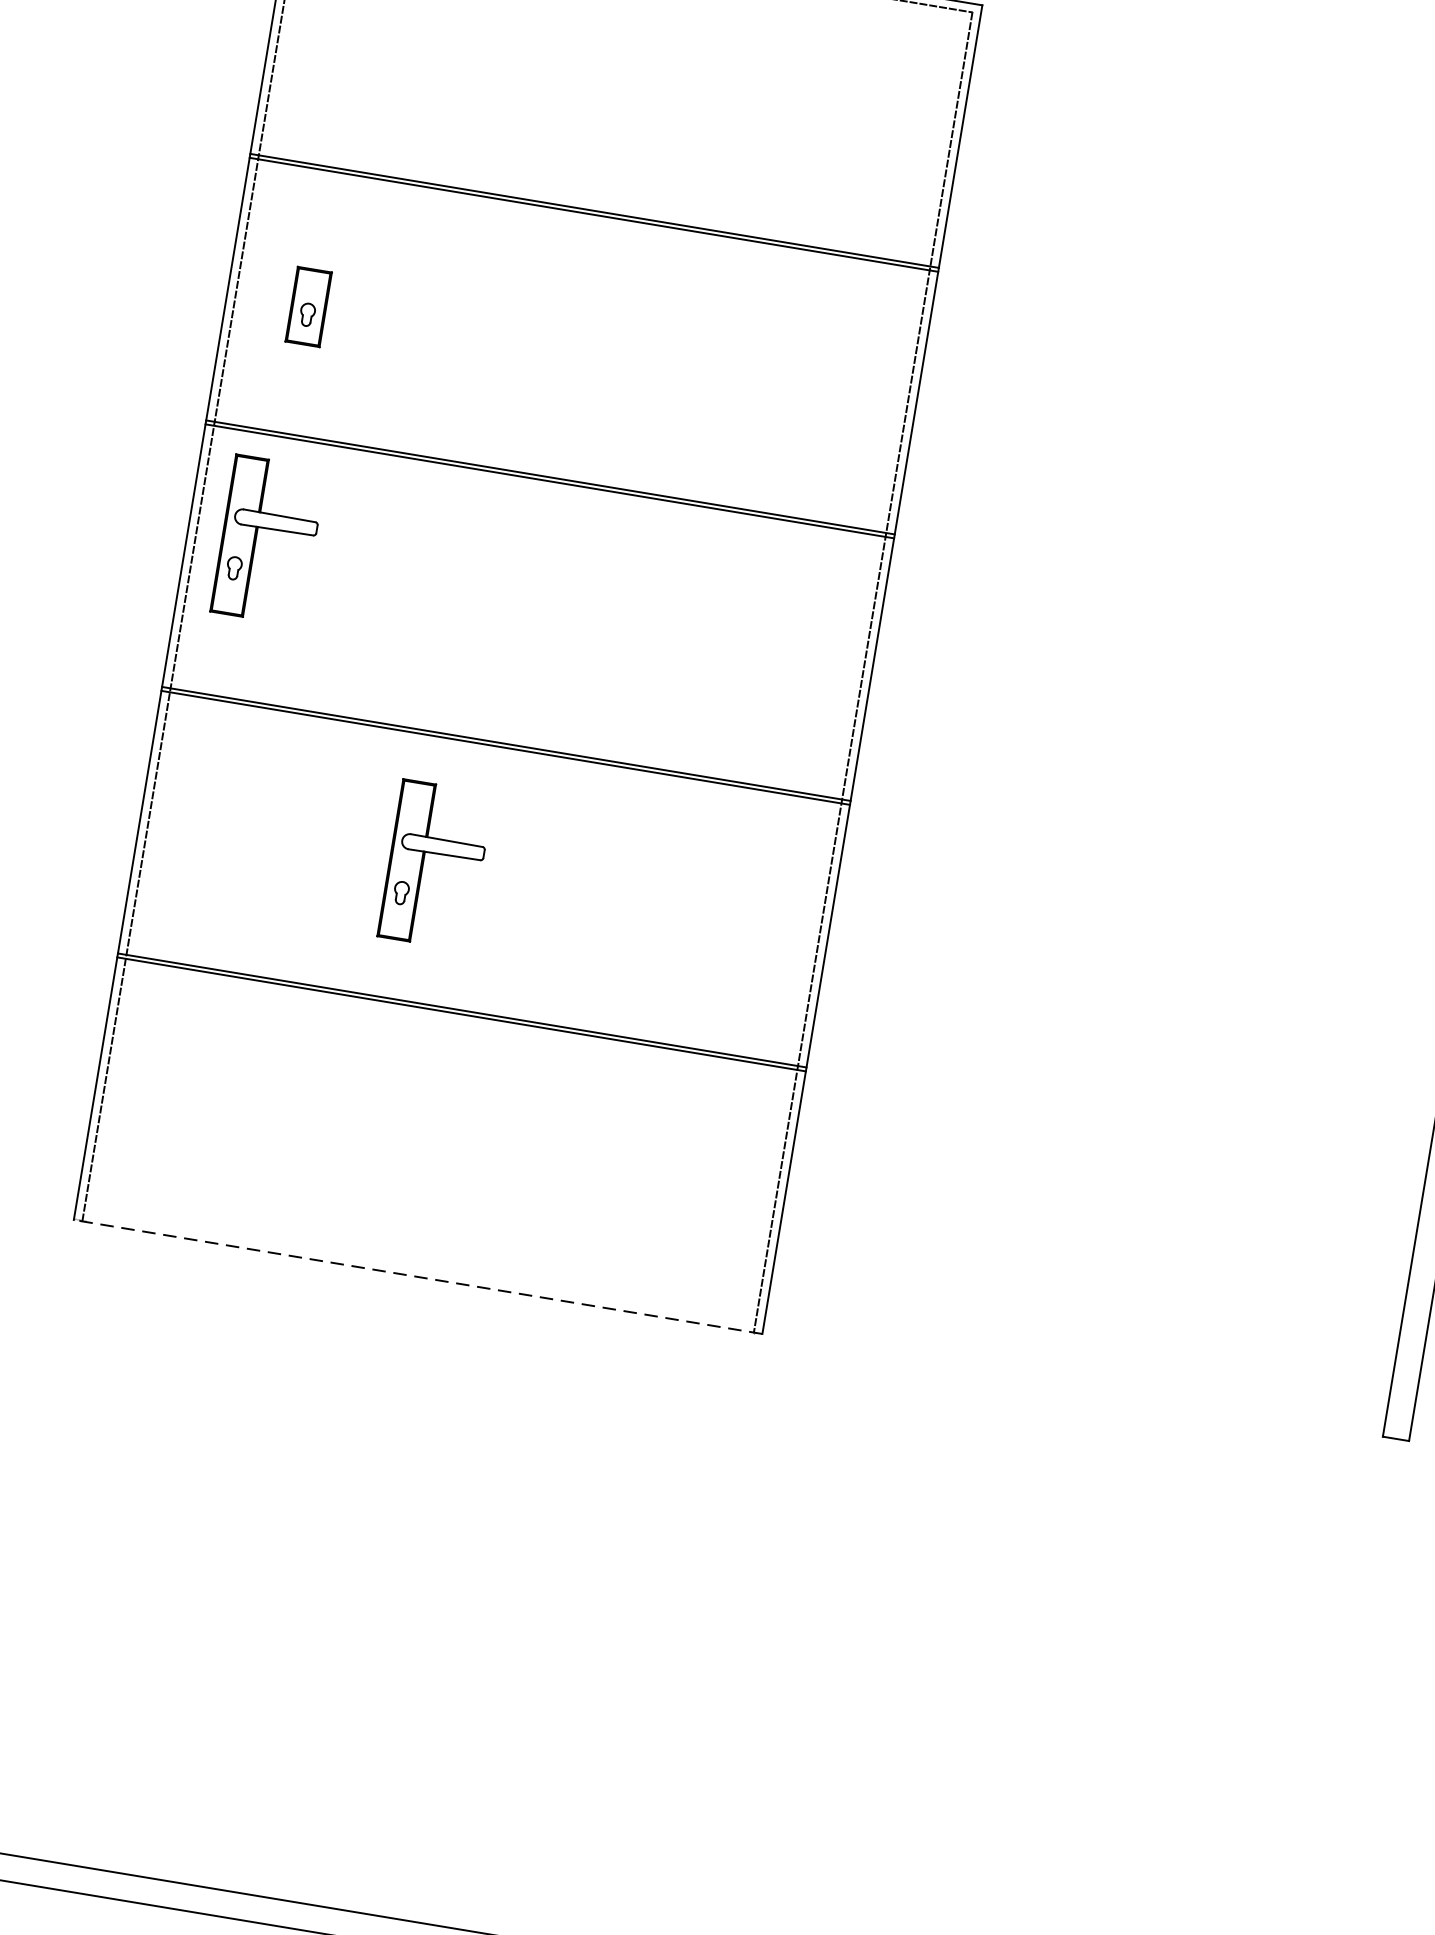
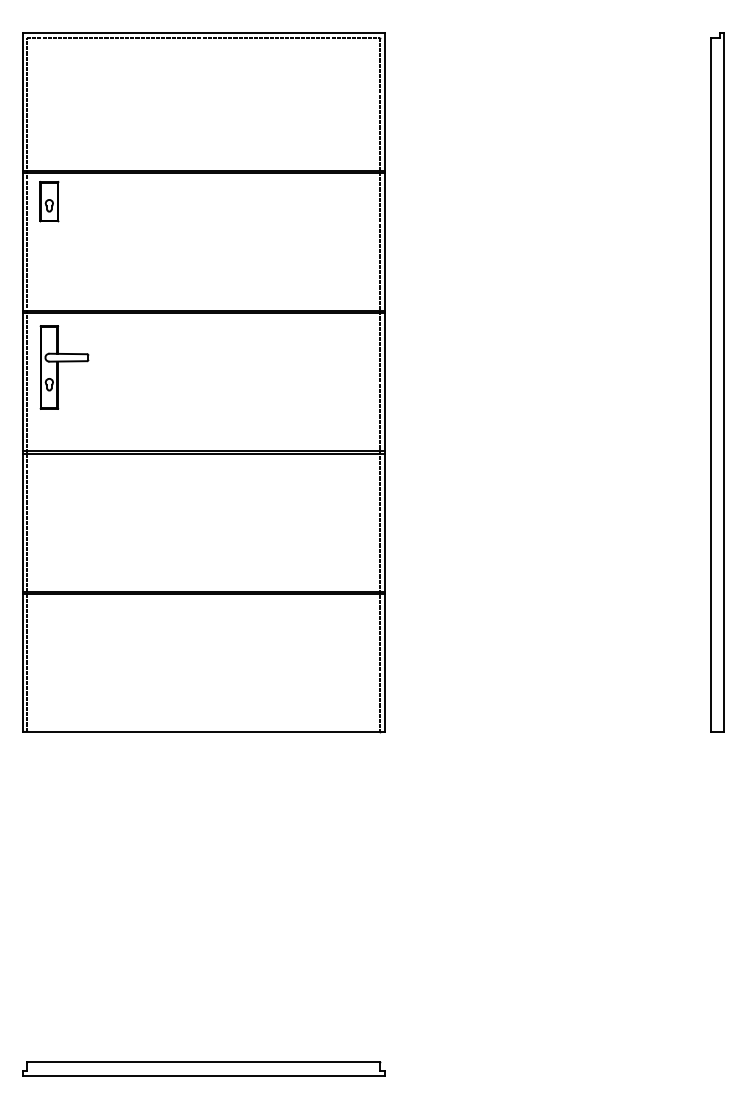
part: (308, 306) -> (49, 201), moved
part: (435, 865) -> (177, 519), removed
line: (418, 1276) -> (203, 731), dashed -> solid

